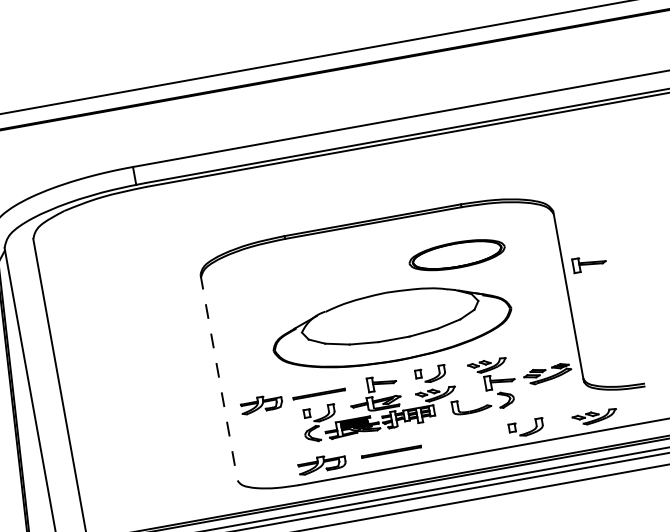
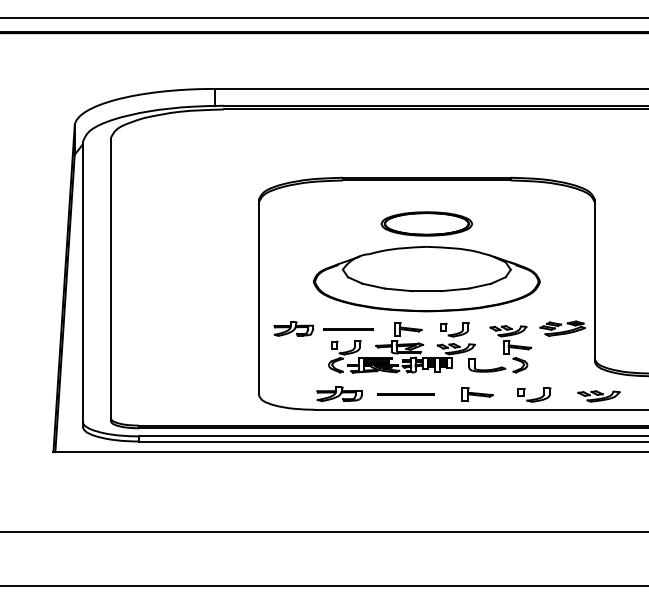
part: (456, 254) -> (426, 223), moved
part: (589, 263) -> (477, 394), moved
part: (547, 373) -> (562, 328), moved
line: (218, 377) -> (258, 297), dashed -> solid

